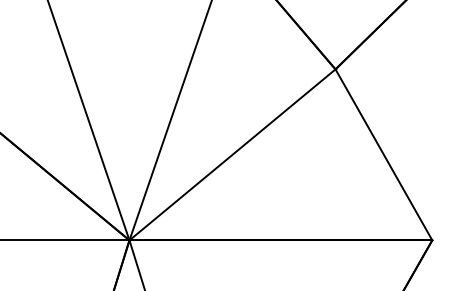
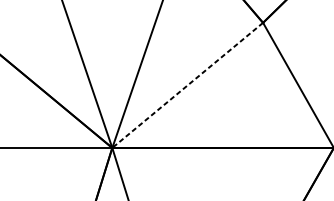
line: (232, 154) -> (187, 85), solid -> dashed

